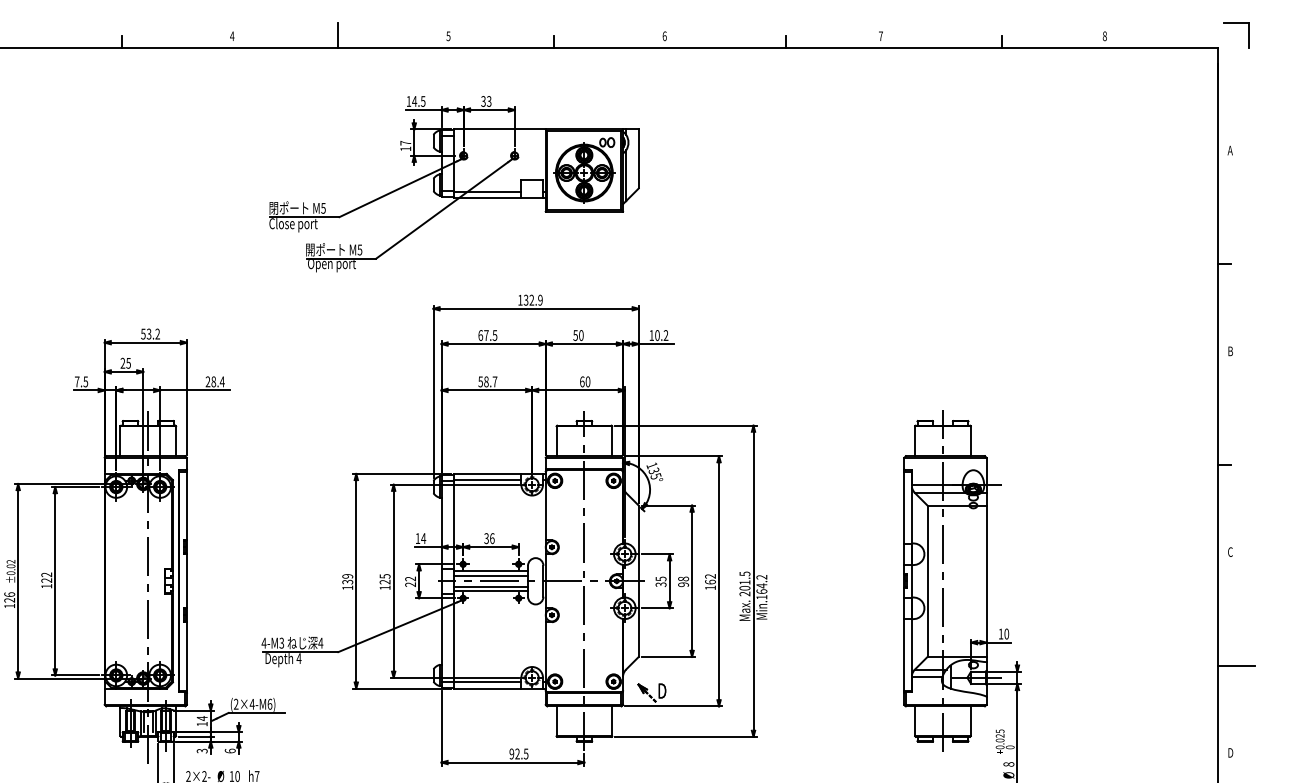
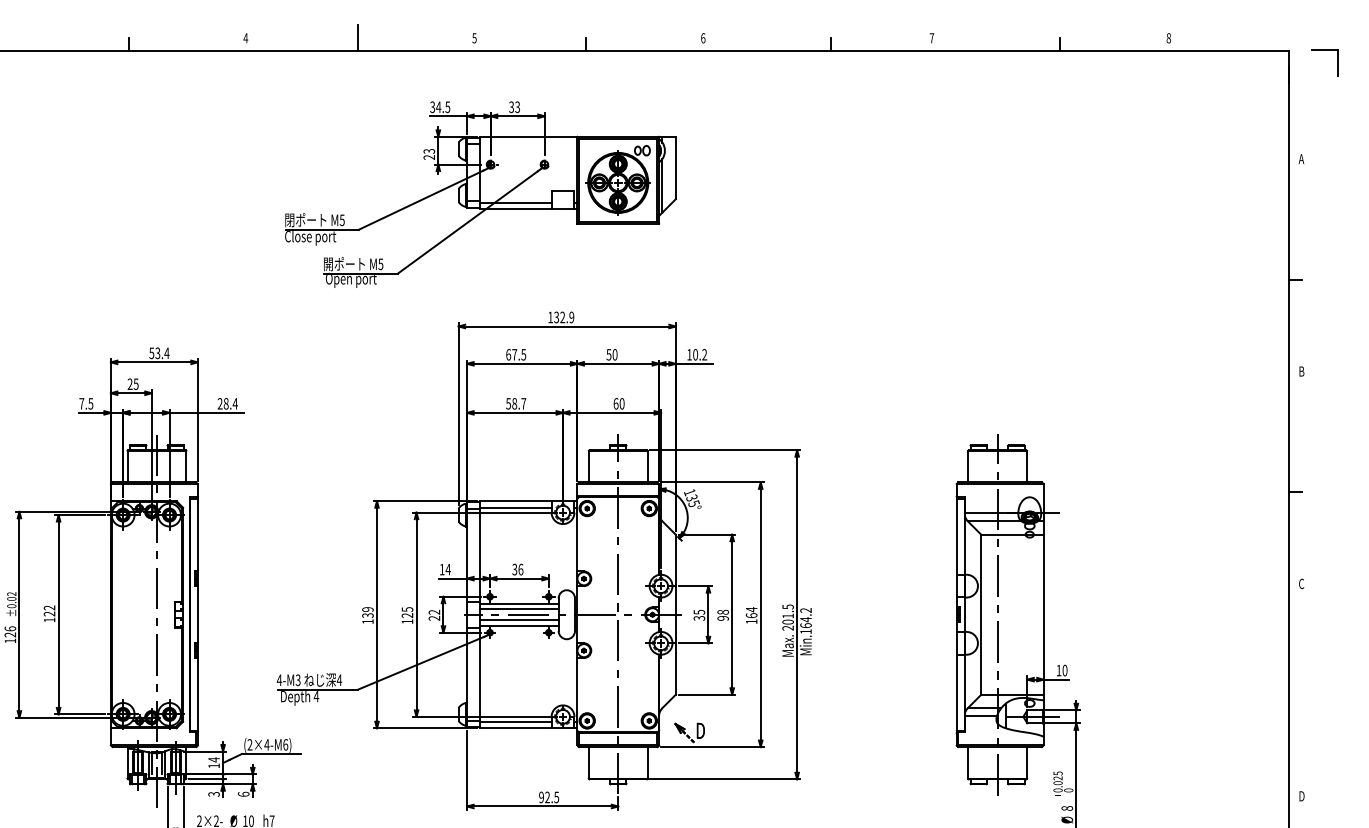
part: (1235, 24) -> (1324, 50), moved
text: (408, 101) -> (432, 107), 14.5 -> 34.5
text: (405, 146) -> (429, 154), 17 -> 23
text: (157, 333) -> (166, 352), 53.2 -> 53.4
text: (710, 576) -> (751, 609), 162 -> 164
line: (1235, 666) -> (1307, 704), removed

